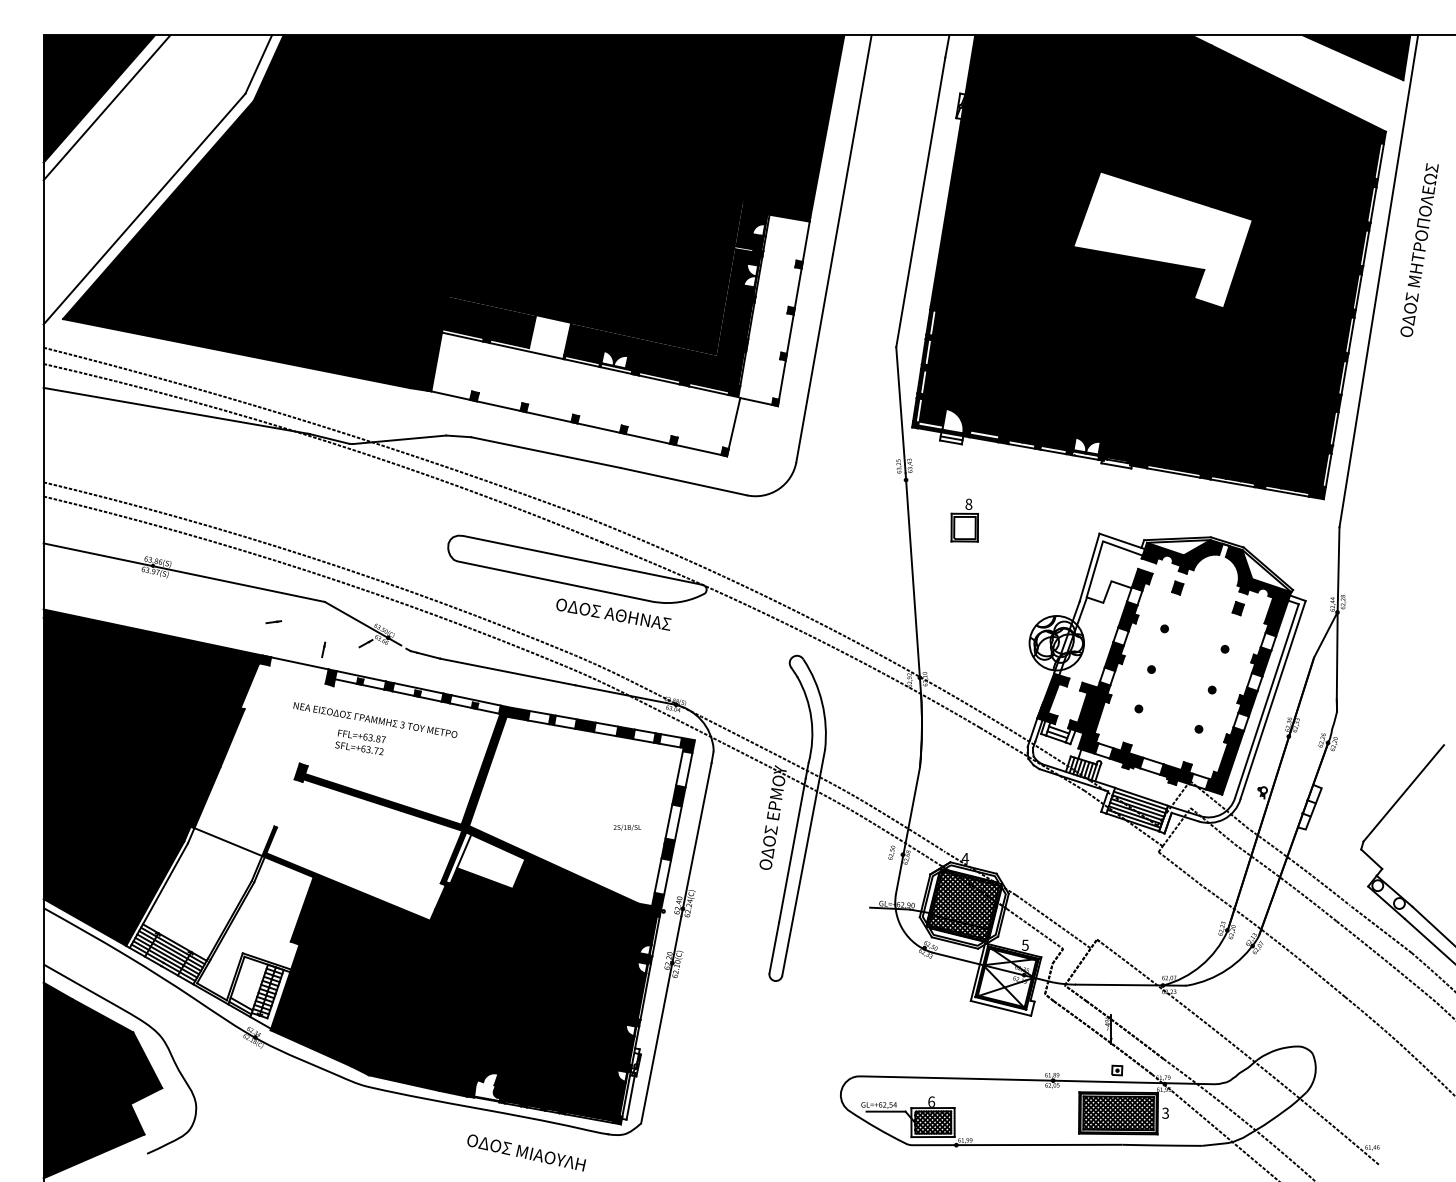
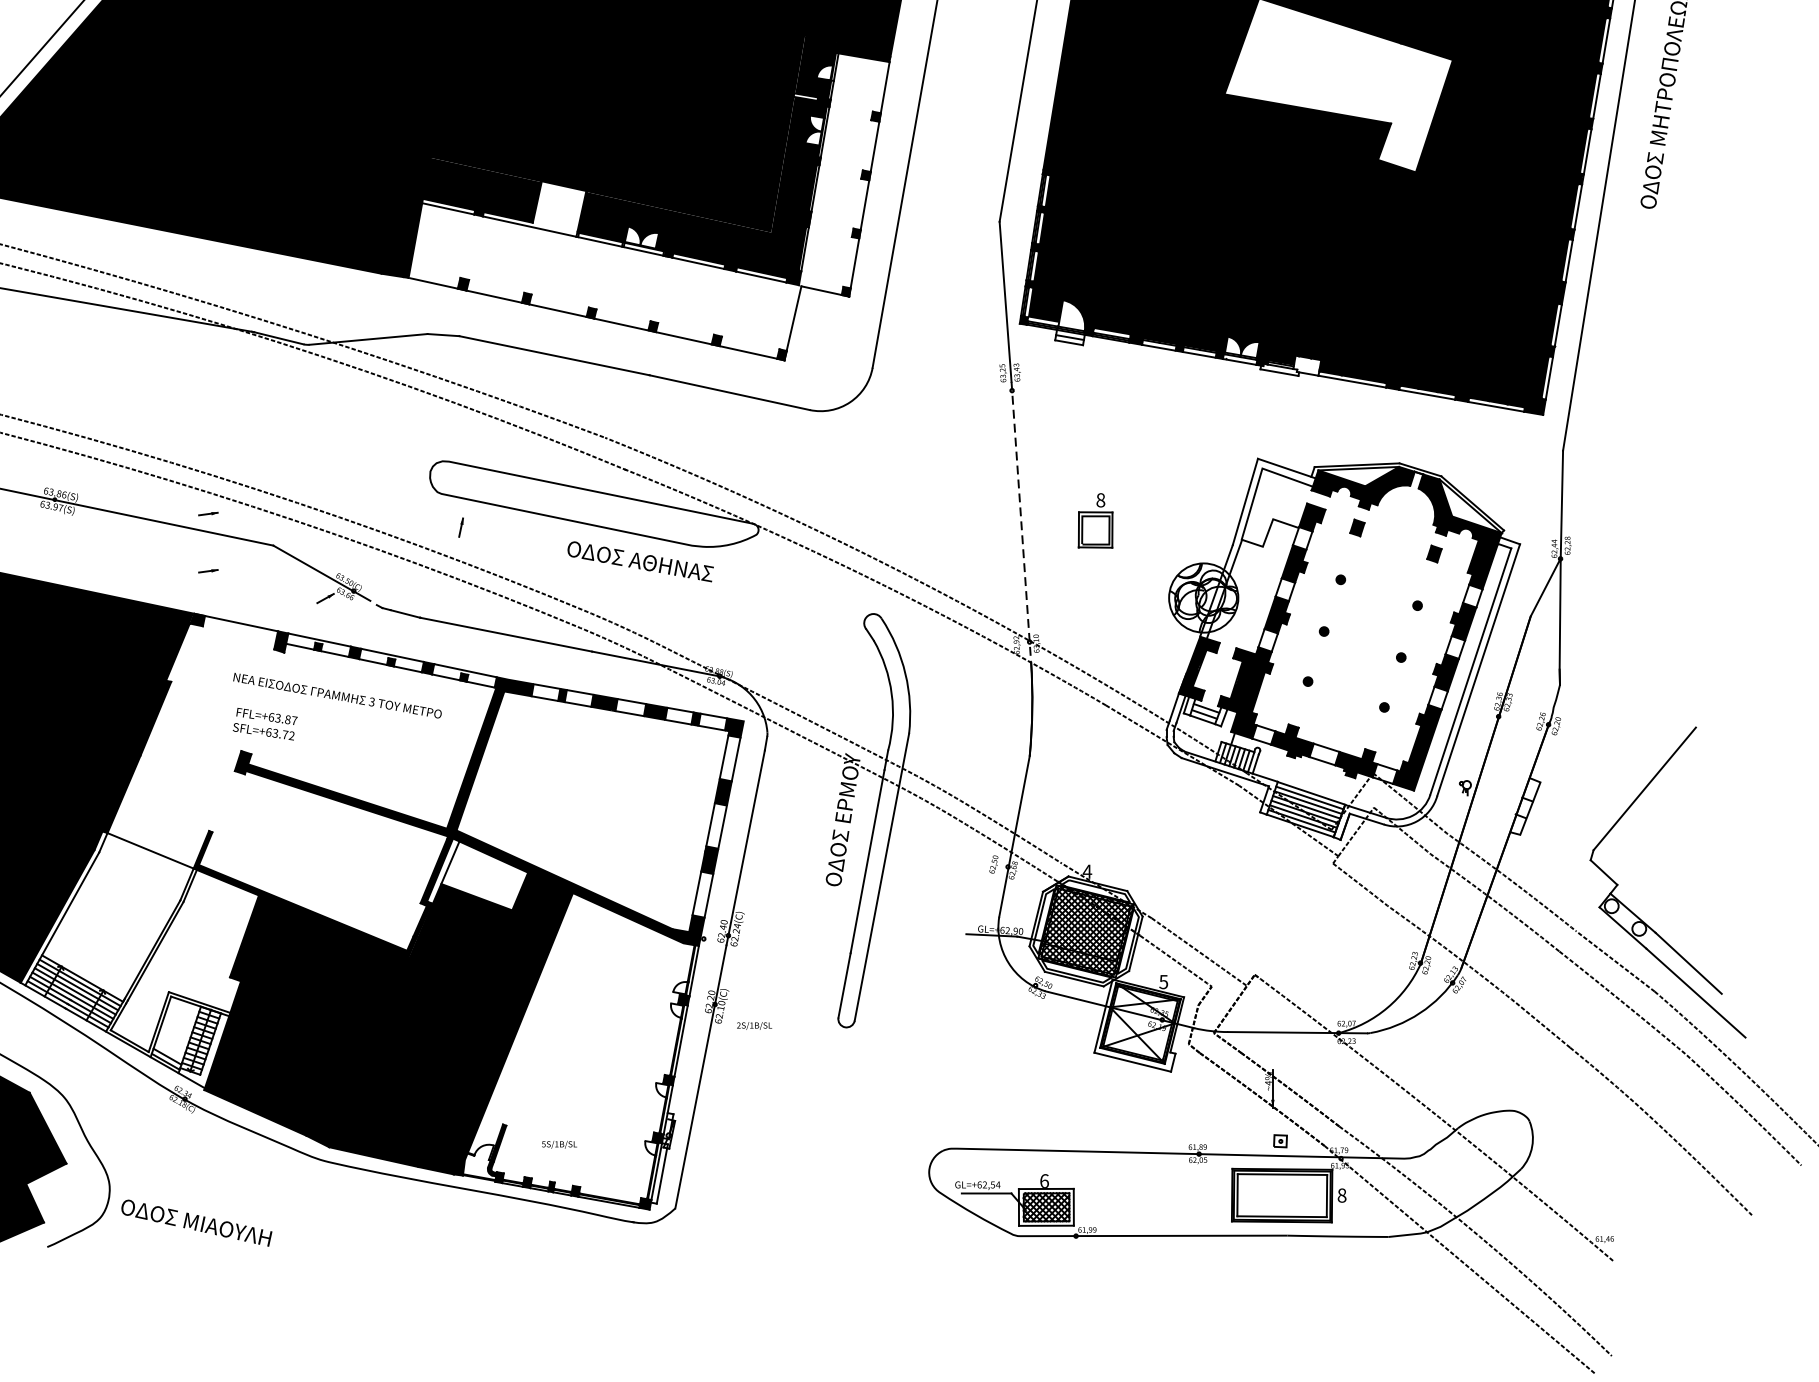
fill: (1138, 460) -> (1307, 365), removed
part: (964, 520) -> (1095, 520), moved
line: (273, 577) -> (207, 514), added
line: (913, 583) -> (1021, 522), solid -> dashed
line: (323, 649) -> (460, 527), moved
text: (360, 742) -> (265, 724), moved
text: (627, 827) -> (754, 1025), moved
fill: (566, 997) -> (580, 1048), removed
text: (1165, 1112) -> (1341, 1194), 3 -> 8
hatch: (1118, 1113) -> (1282, 1195), removed
text: (526, 1152) -> (196, 1222), moved

